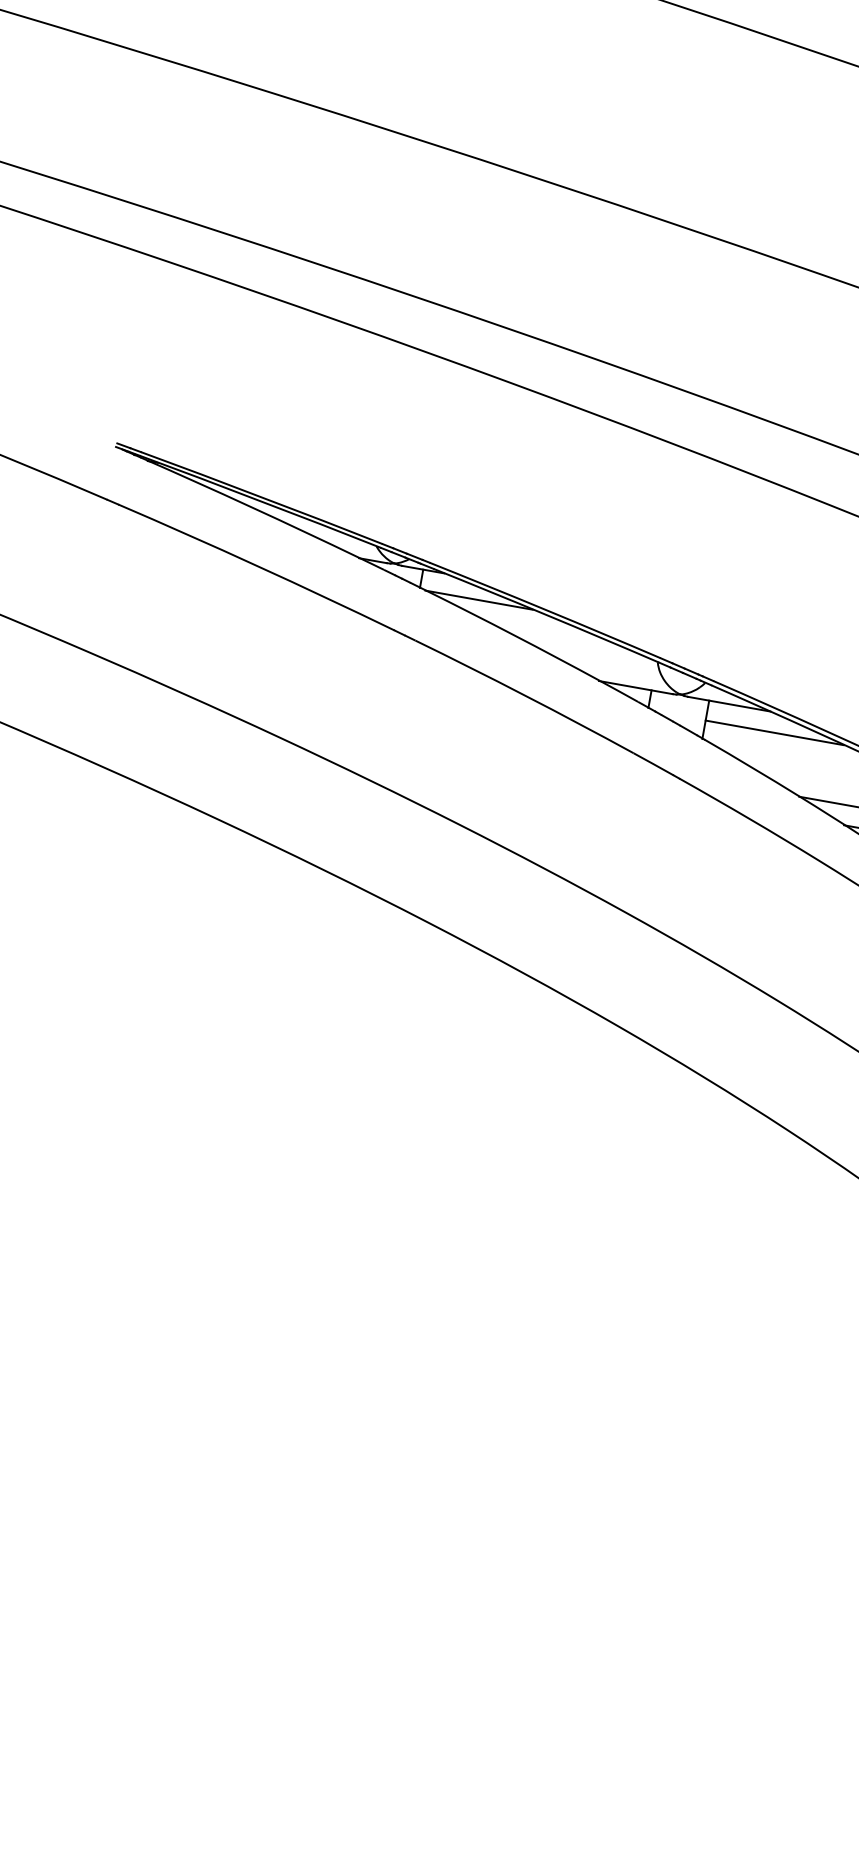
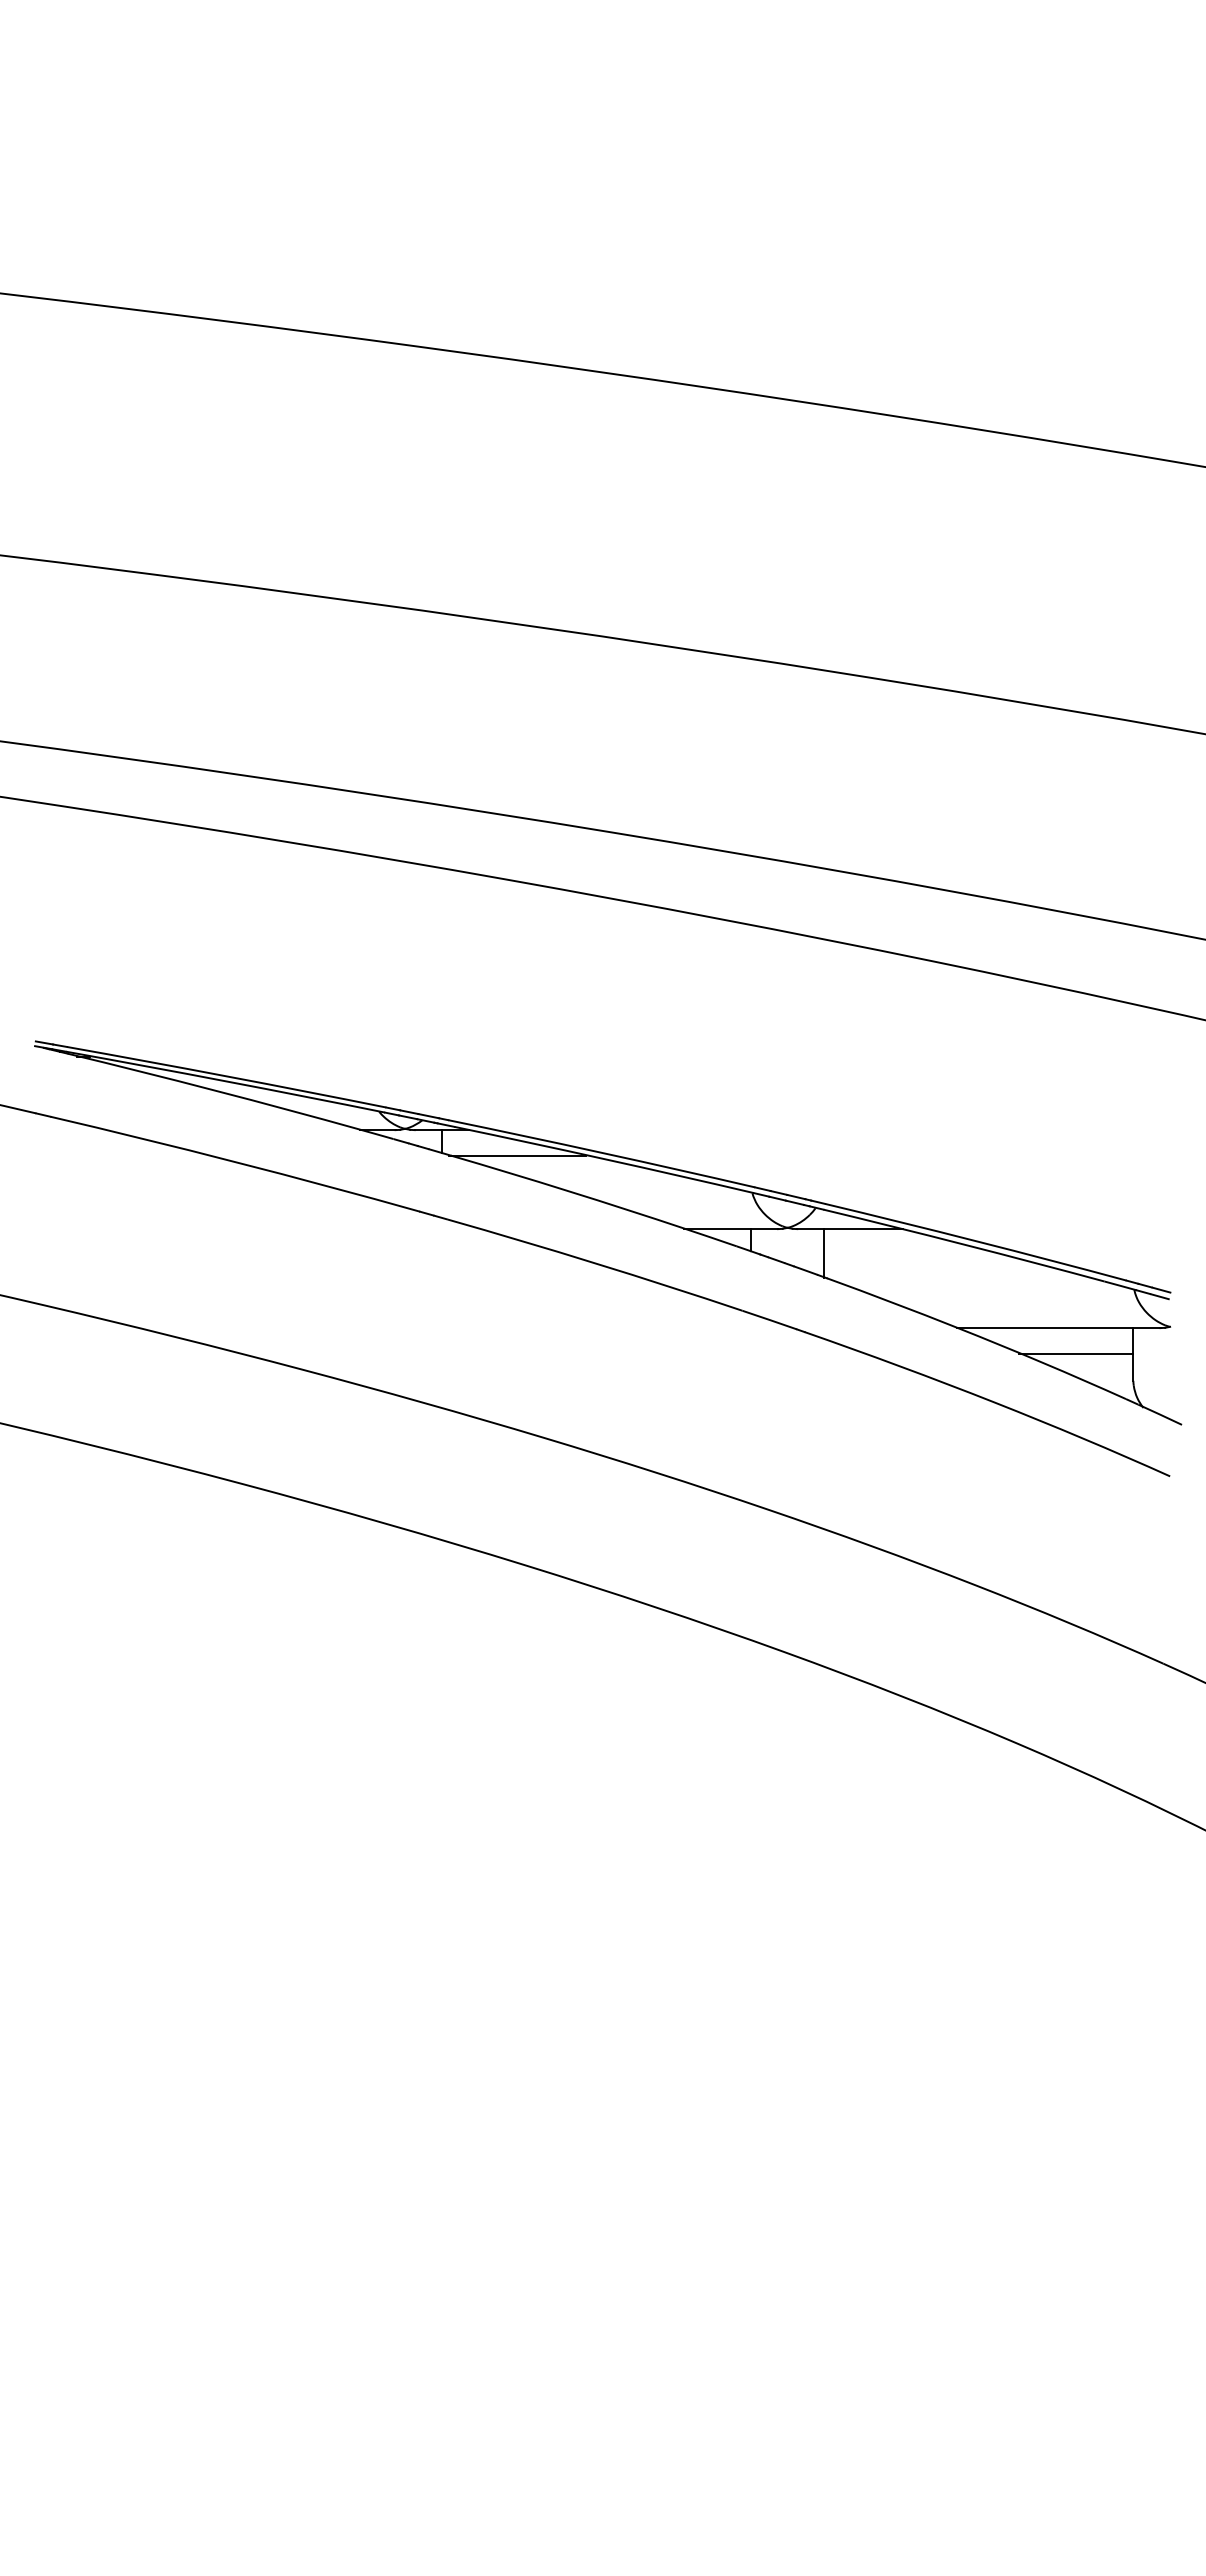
line: (774, 732) -> (912, 1254), removed

